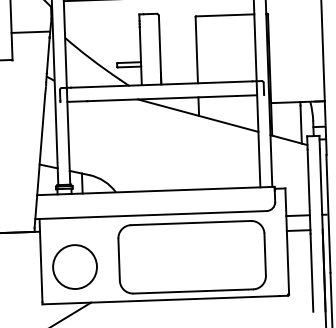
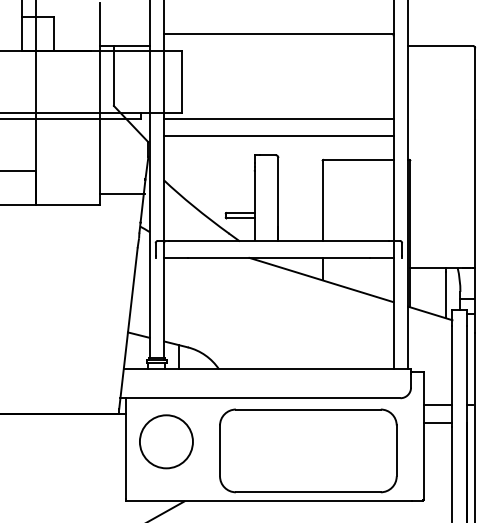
line: (30, 32) -> (122, 194), moved
circle: (75, 266) -> (166, 441), moved

